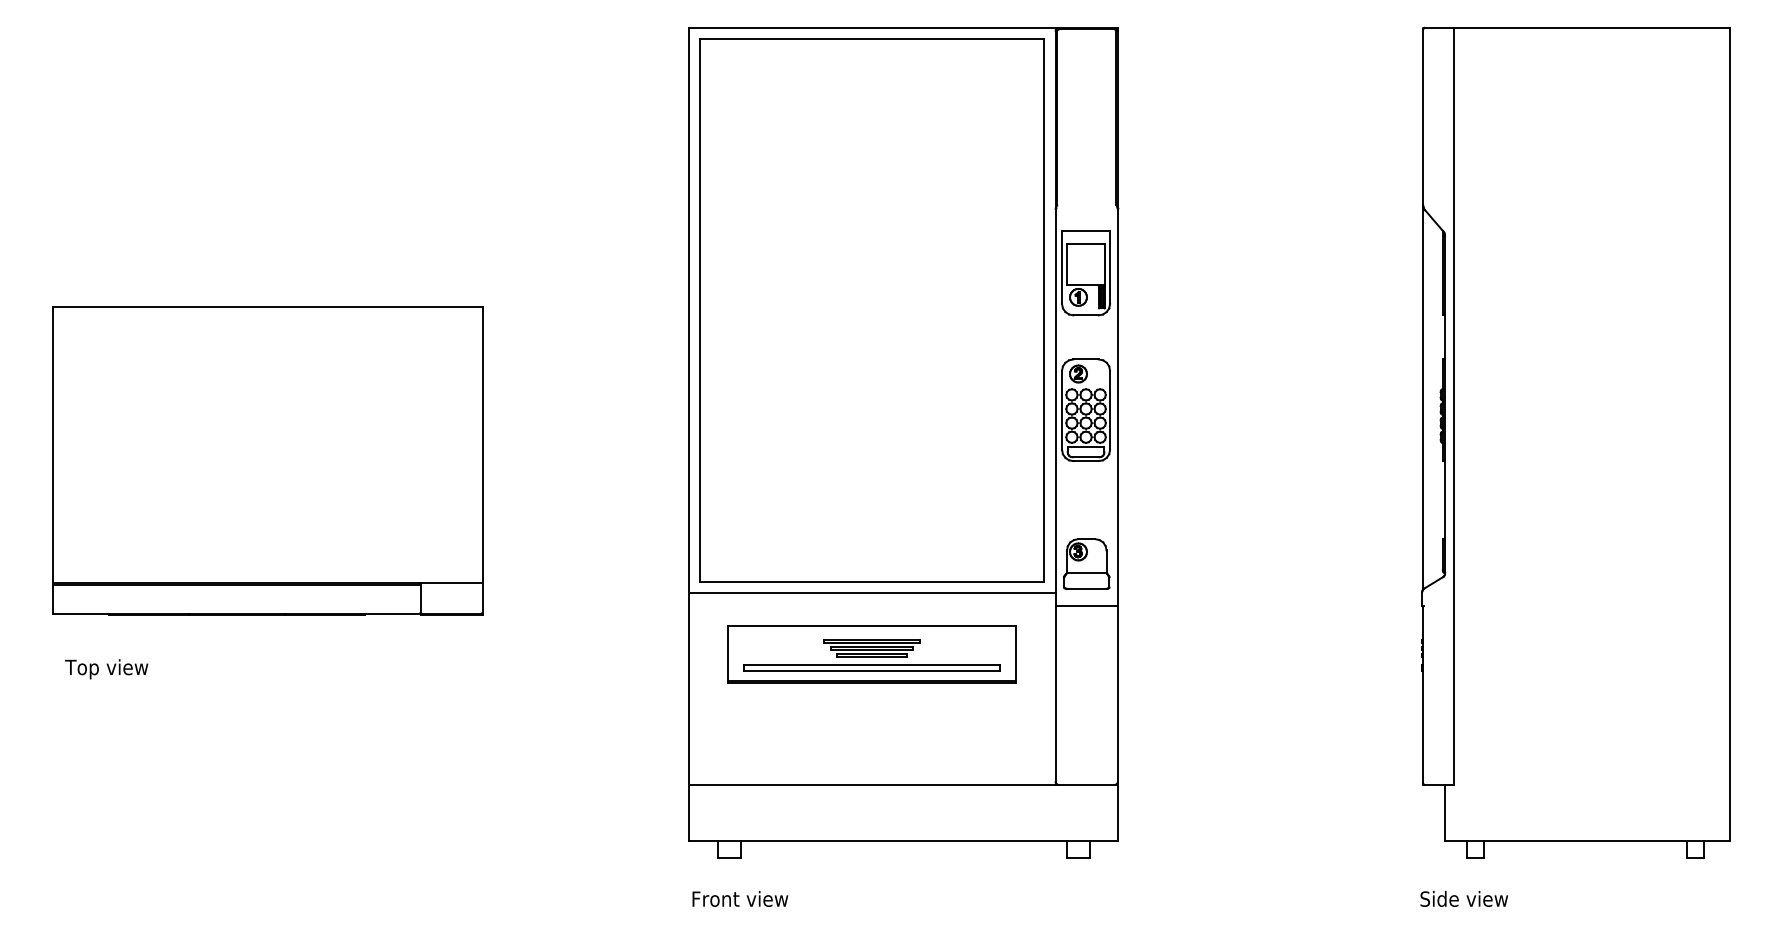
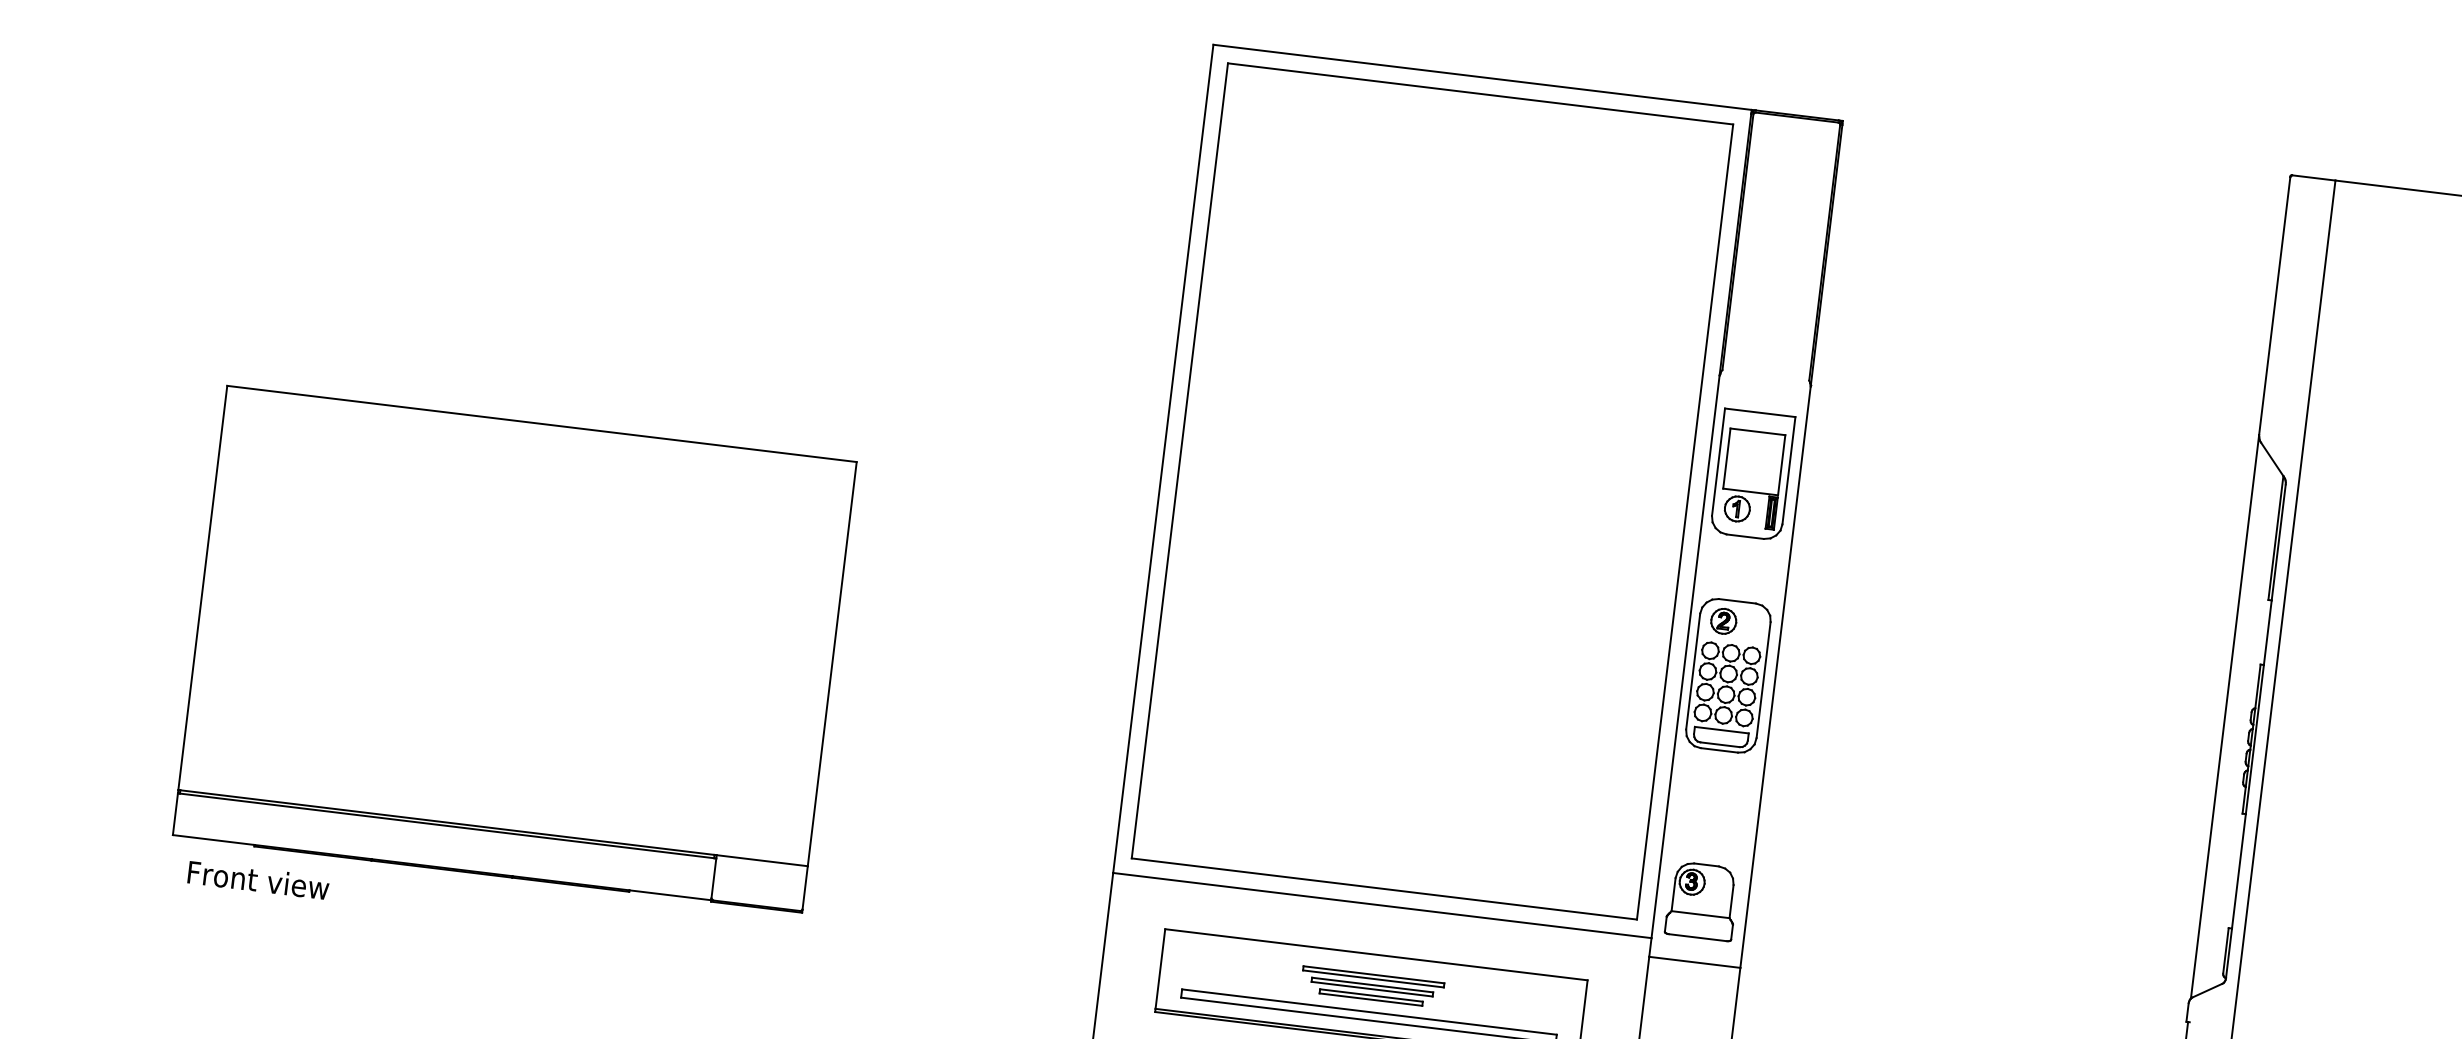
part: (267, 460) -> (513, 648), moved
text: (113, 669) -> (256, 883), Top view -> Front view

